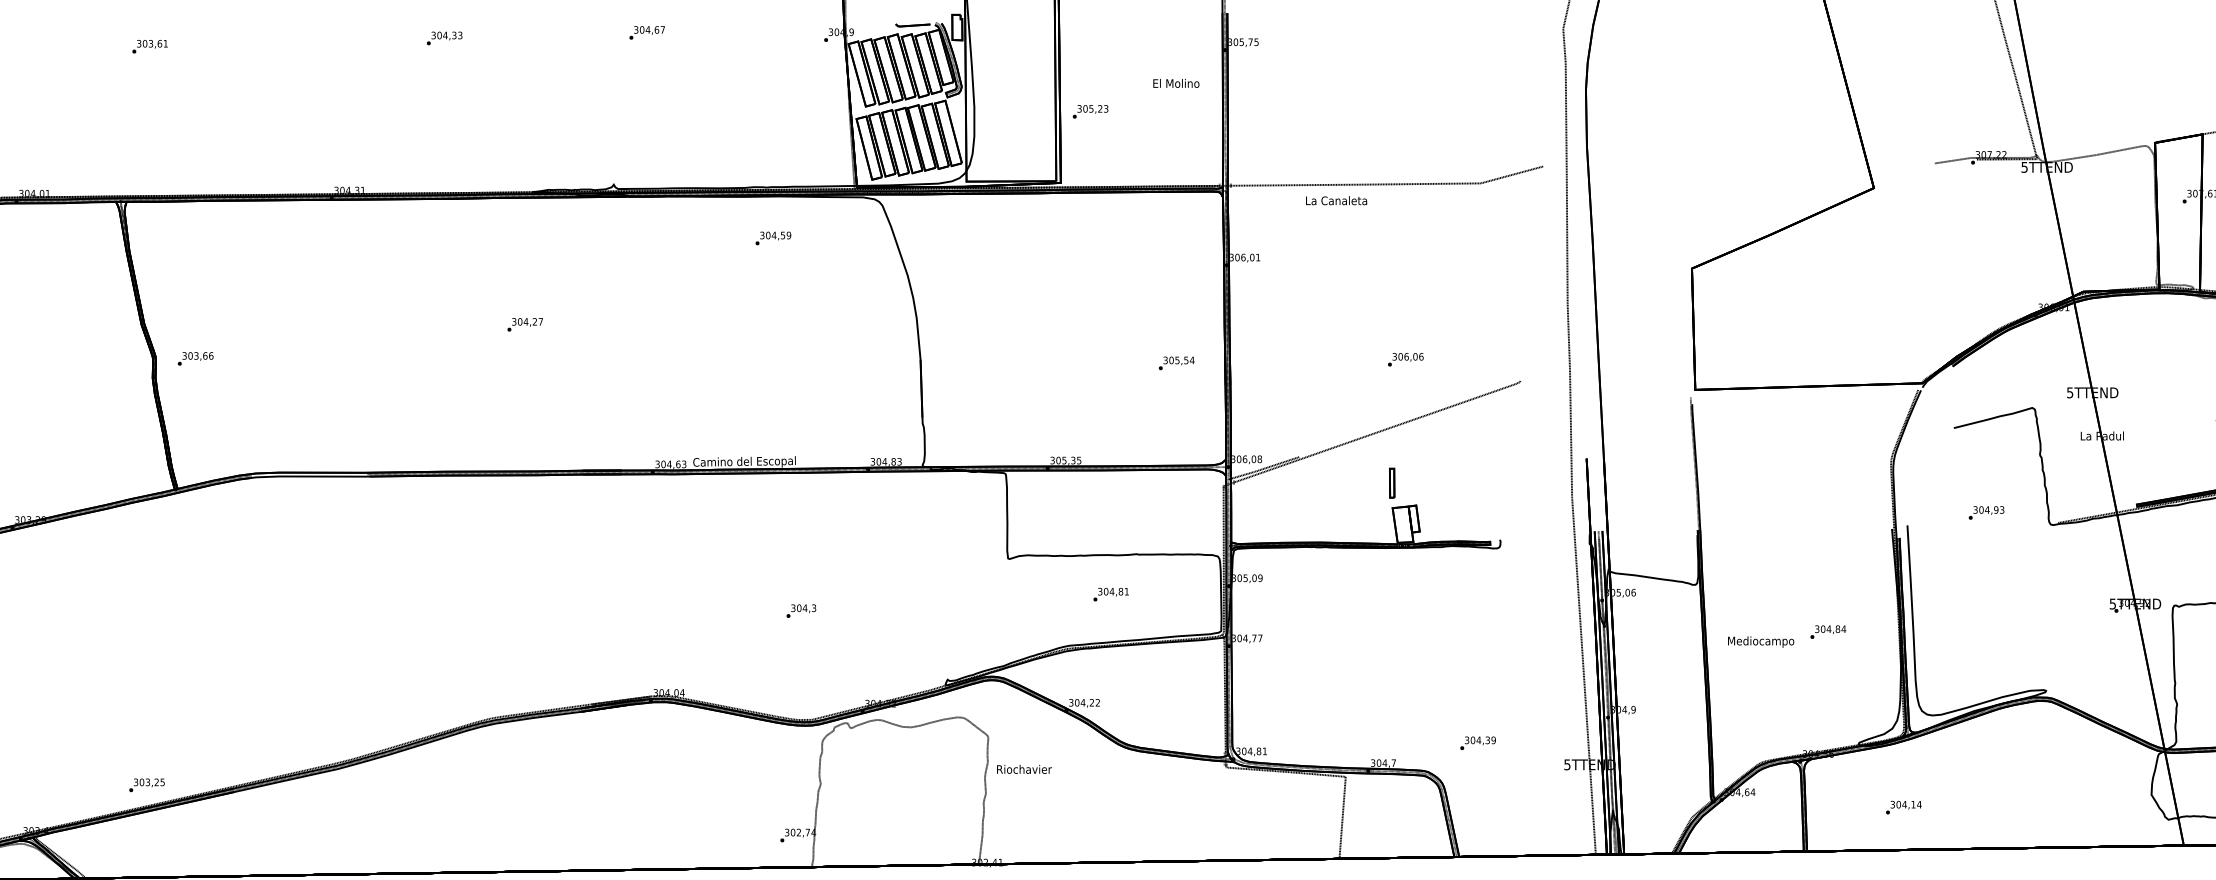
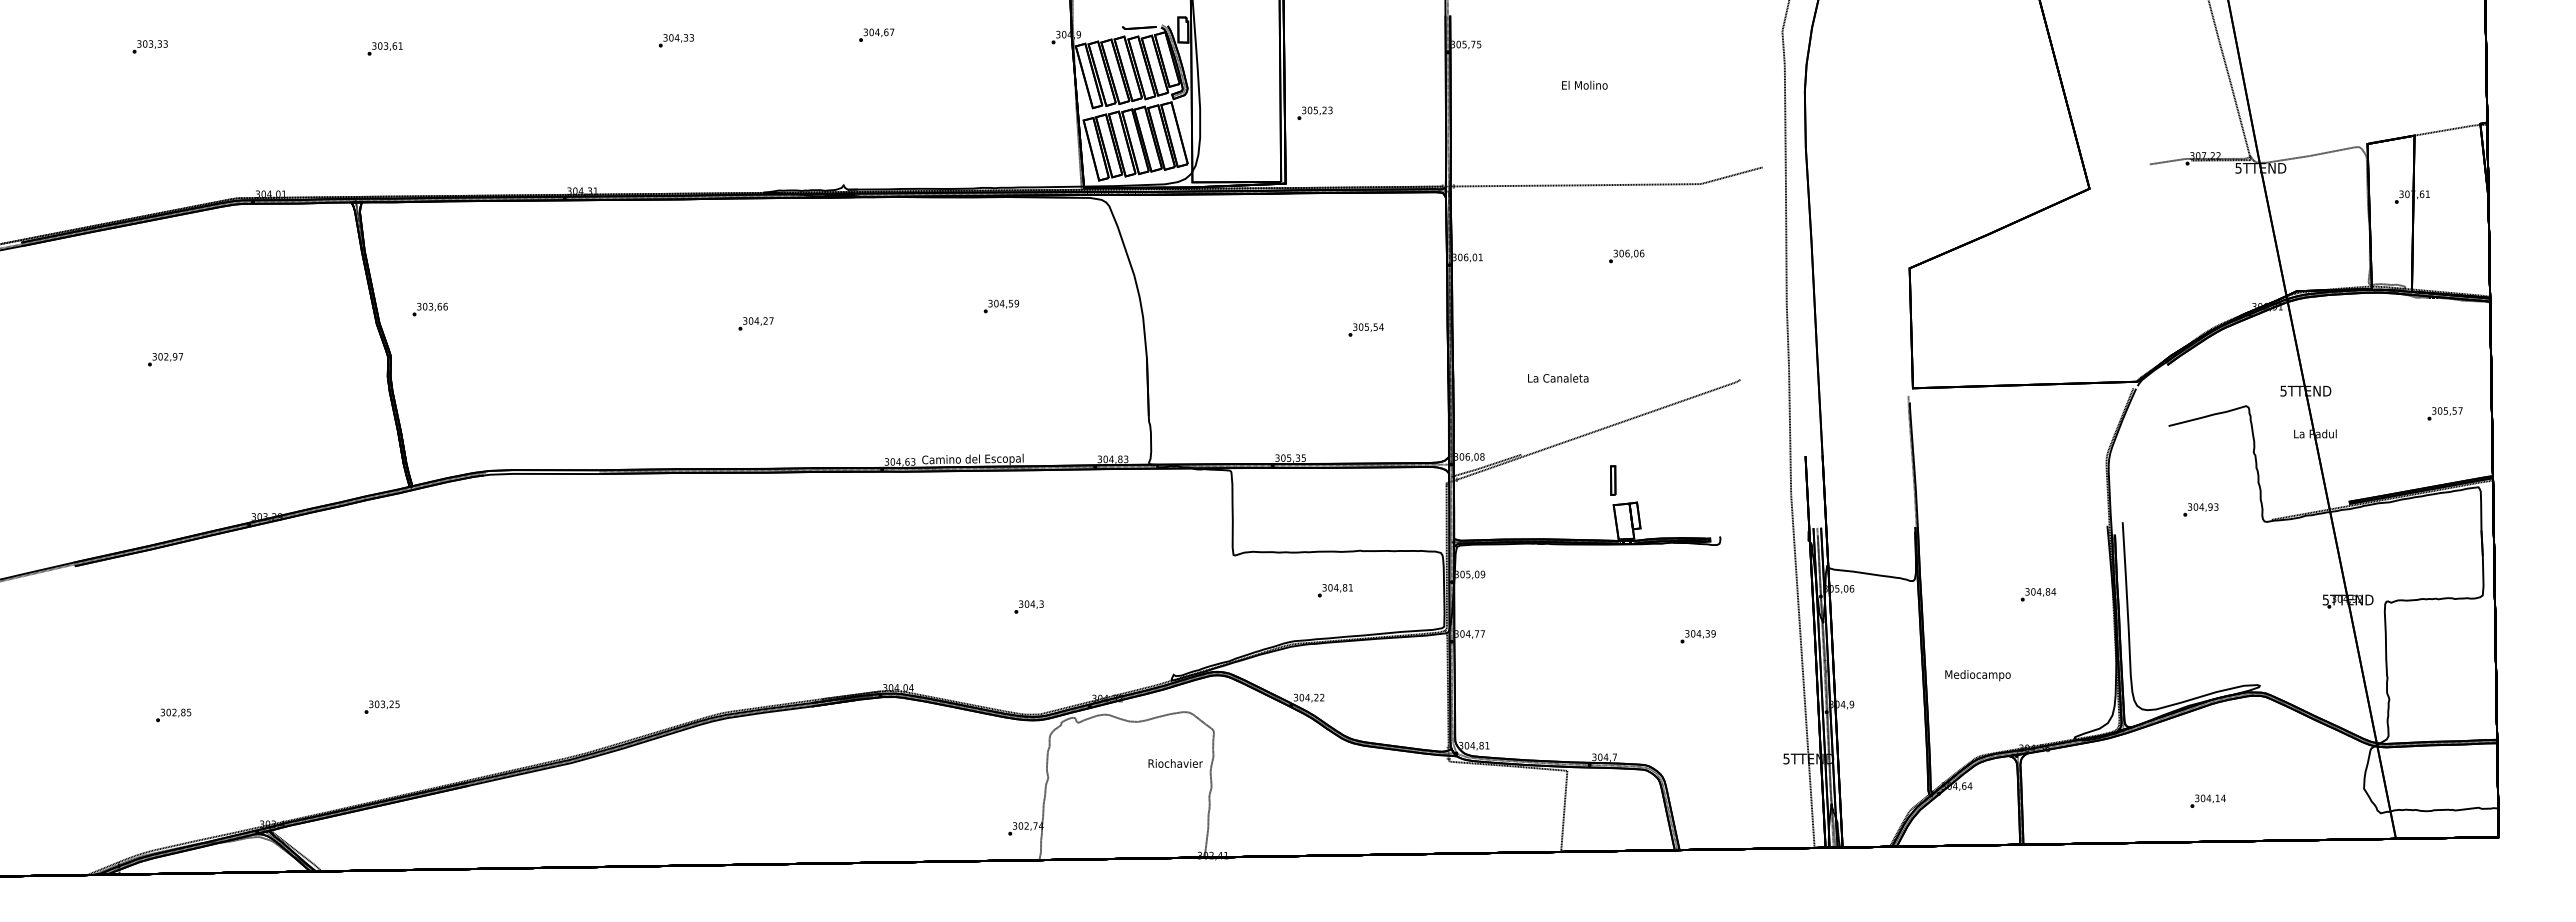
text: (1175, 82) -> (1584, 84), moved
text: (1336, 199) -> (1558, 377), moved
text: (773, 238) -> (1001, 306), moved
text: (194, 358) -> (429, 309), moved
text: (1405, 359) -> (1626, 256), moved
text: (1175, 362) -> (1365, 329), moved
text: (1828, 631) -> (2038, 594), moved
text: (1760, 641) -> (1977, 675), moved
text: (1477, 743) -> (1697, 636), moved
text: (1024, 769) -> (1175, 763), moved
text: (146, 784) -> (381, 706), moved
text: (1903, 806) -> (2207, 800), moved

